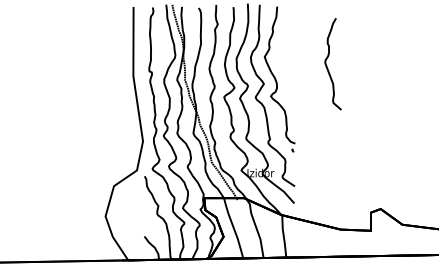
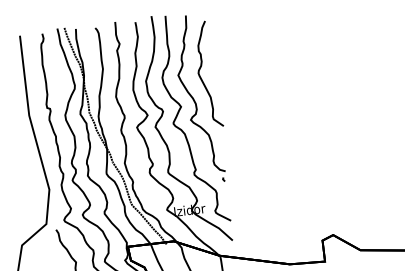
curve: (327, 65) -> (201, 76), moved

